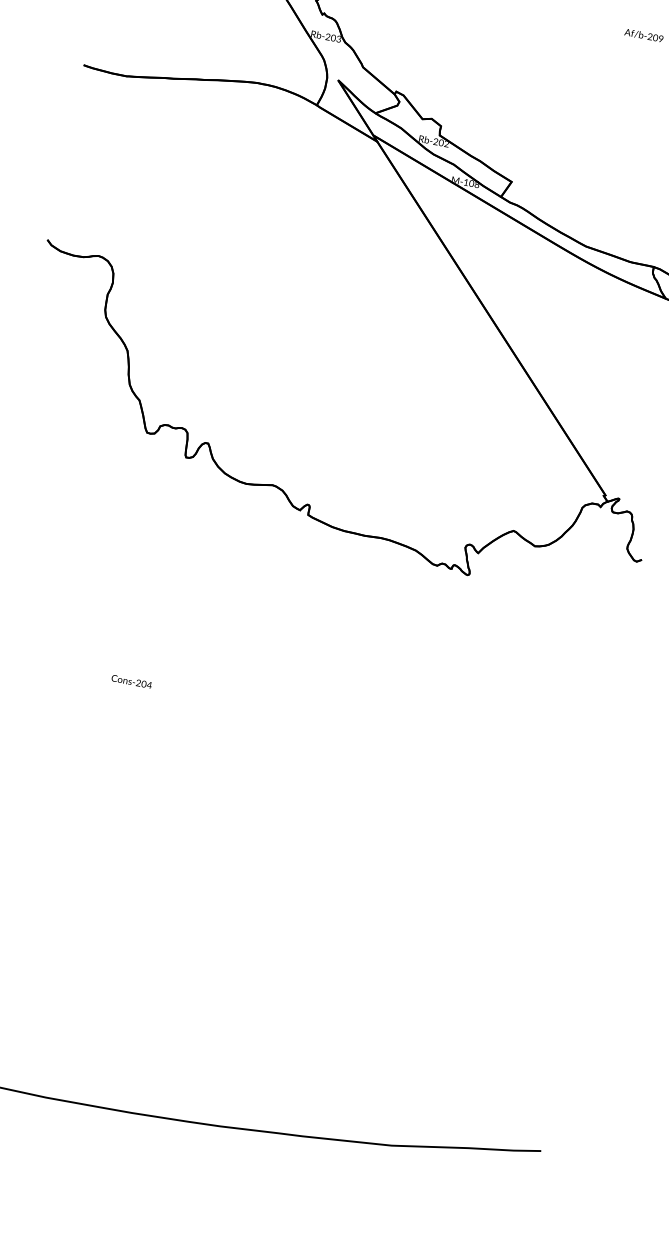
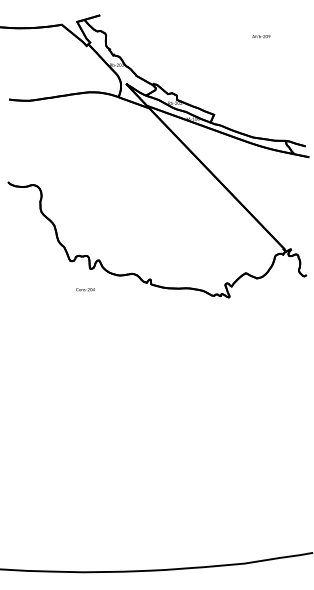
text: (131, 681) -> (85, 289), moved

